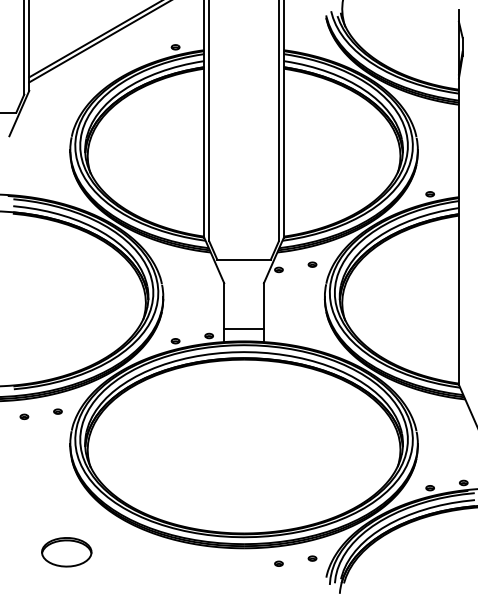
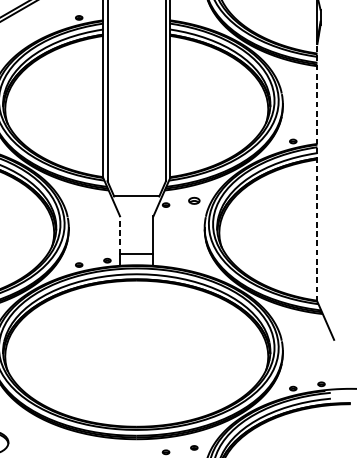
line: (458, 231) -> (317, 172), solid -> dashed
part: (312, 264) -> (194, 200), size x1.6
line: (224, 305) -> (120, 235), solid -> dashed

